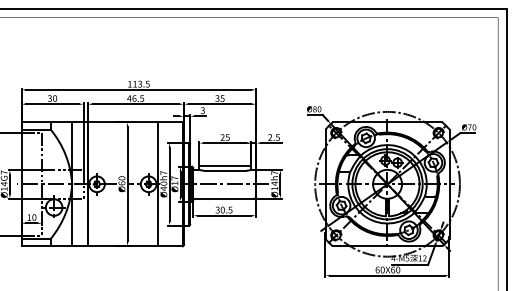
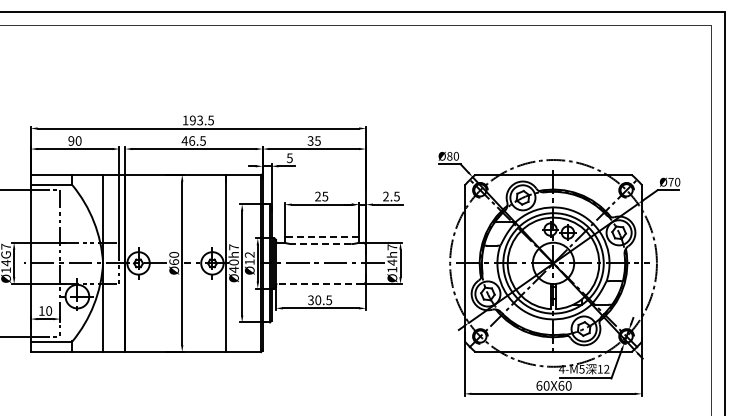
text: (134, 84) -> (192, 120), 113.5 -> 193.5
text: (50, 98) -> (71, 140), 30 -> 90
text: (202, 110) -> (289, 157), 3 -> 5
line: (225, 165) -> (321, 236), solid -> dashed
line: (225, 171) -> (321, 244), solid -> dashed
text: (174, 178) -> (249, 254), Ø17 -> Ø12
line: (224, 199) -> (320, 284), solid -> dashed

